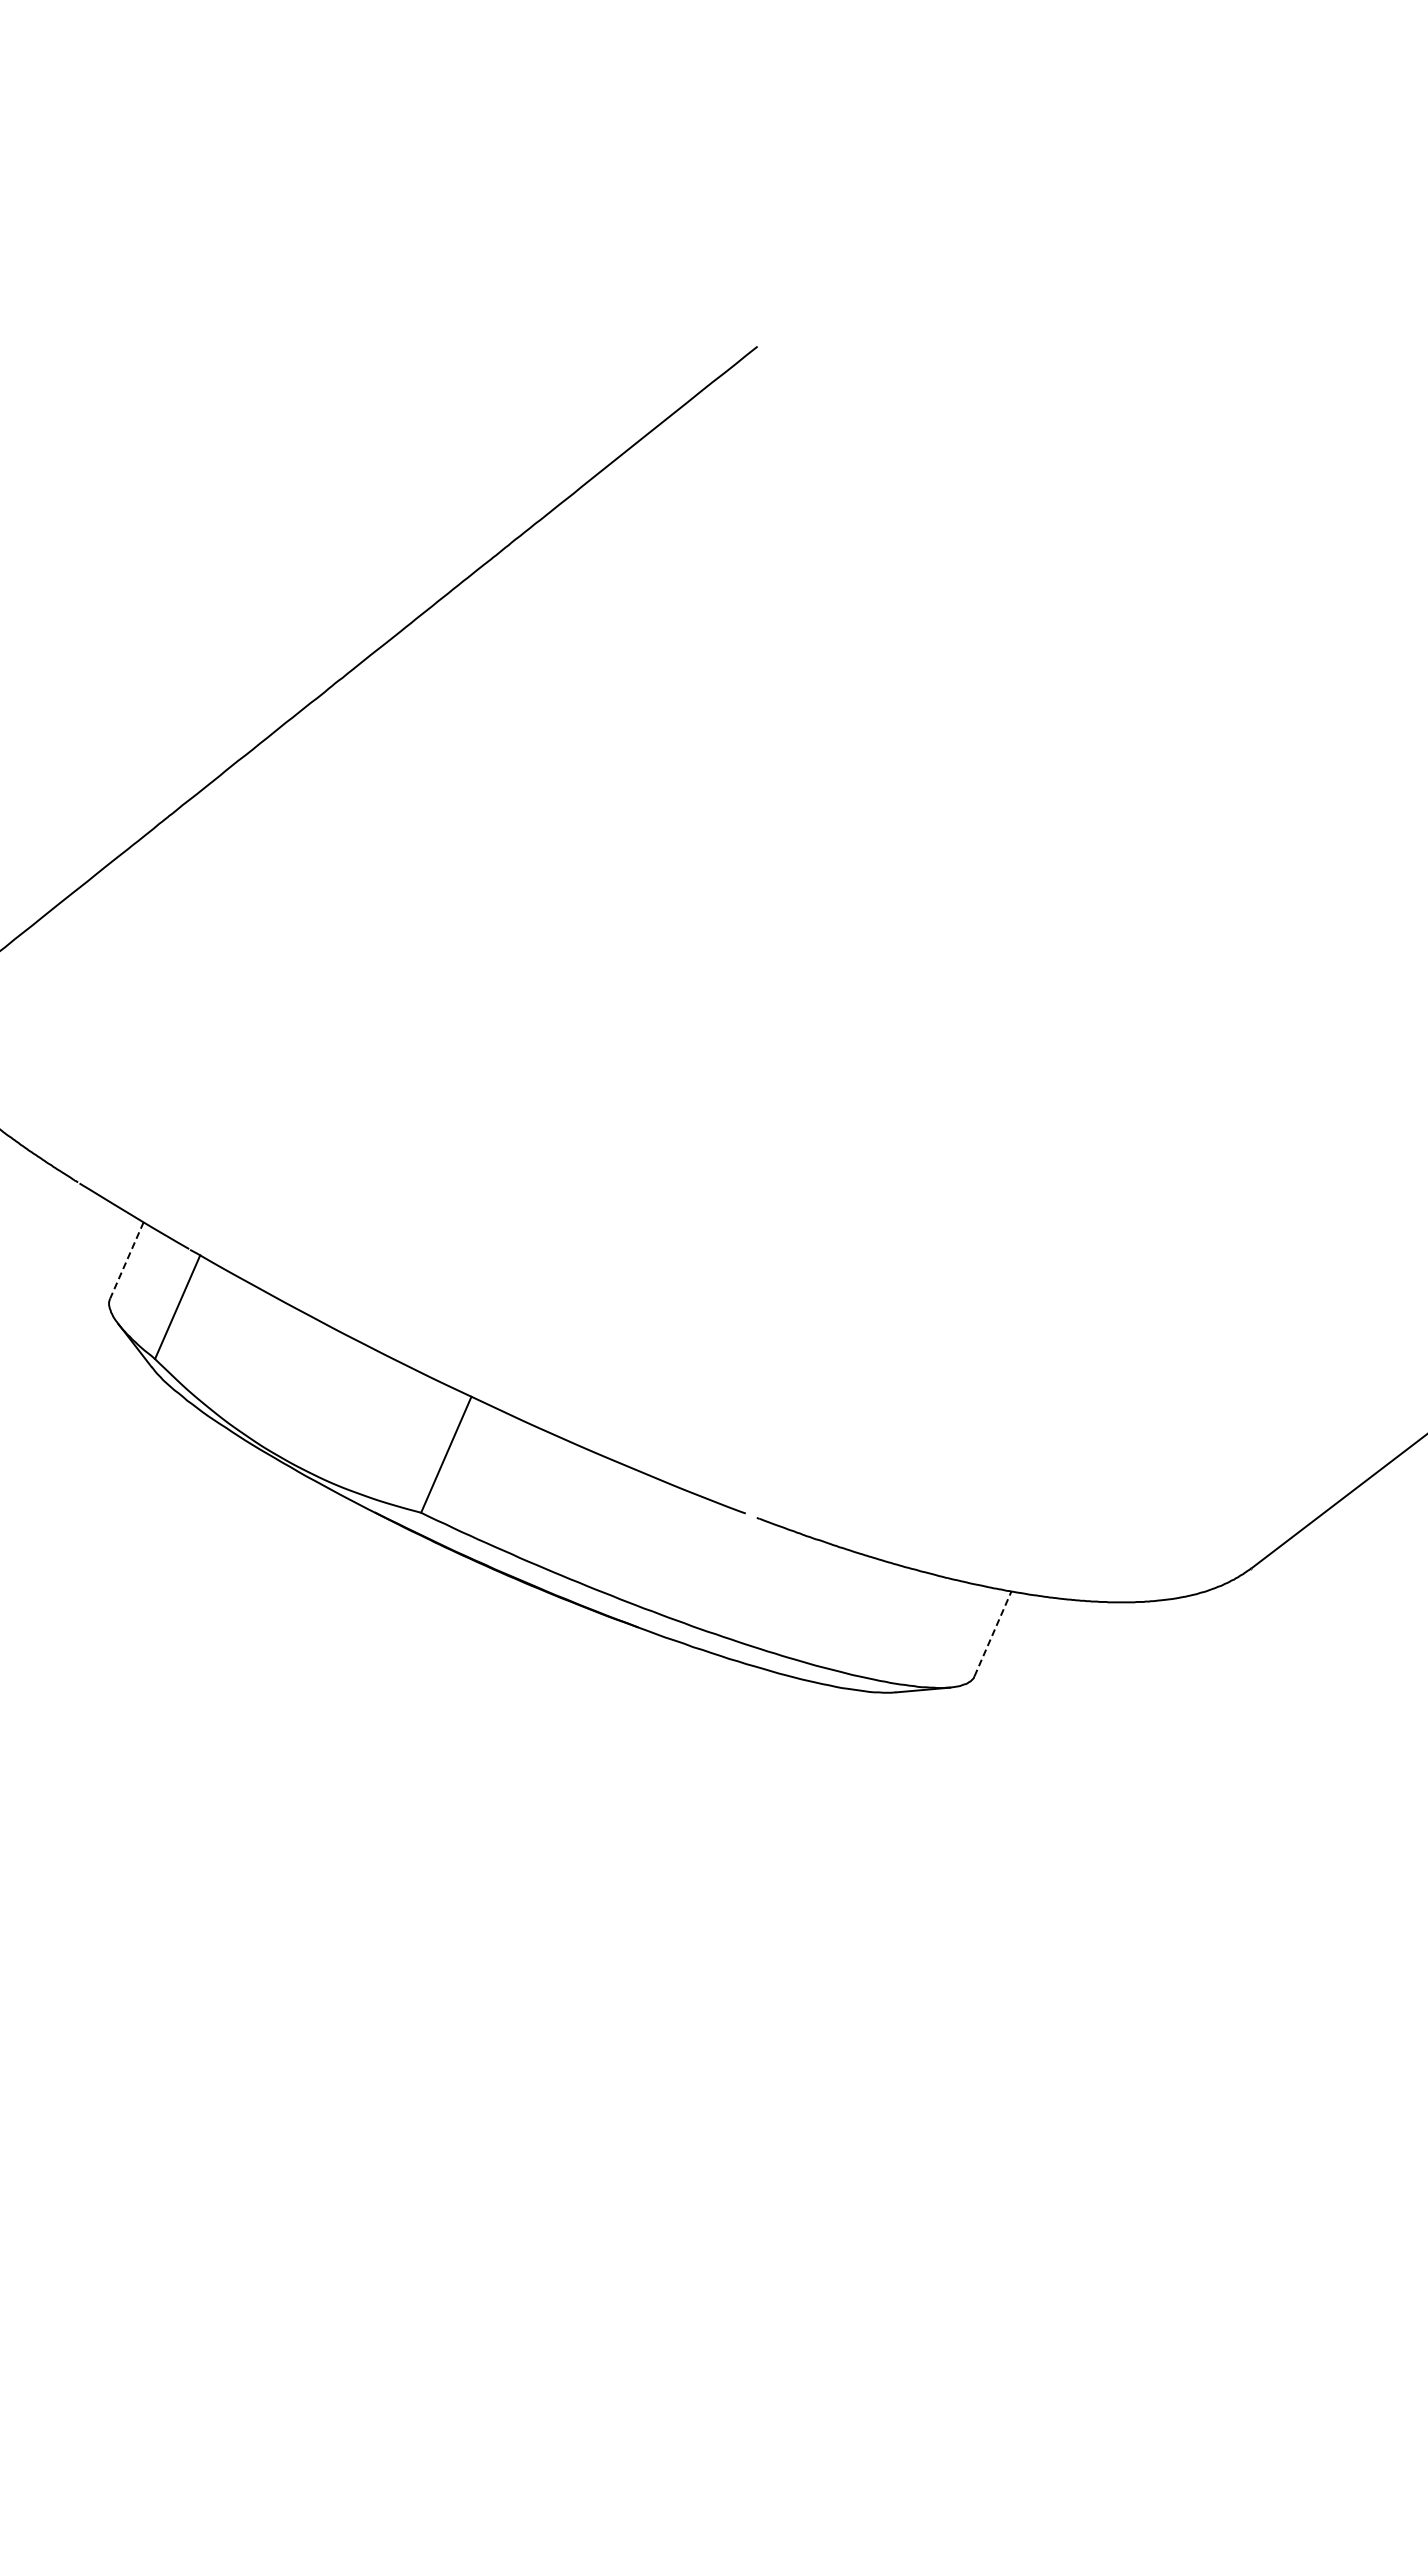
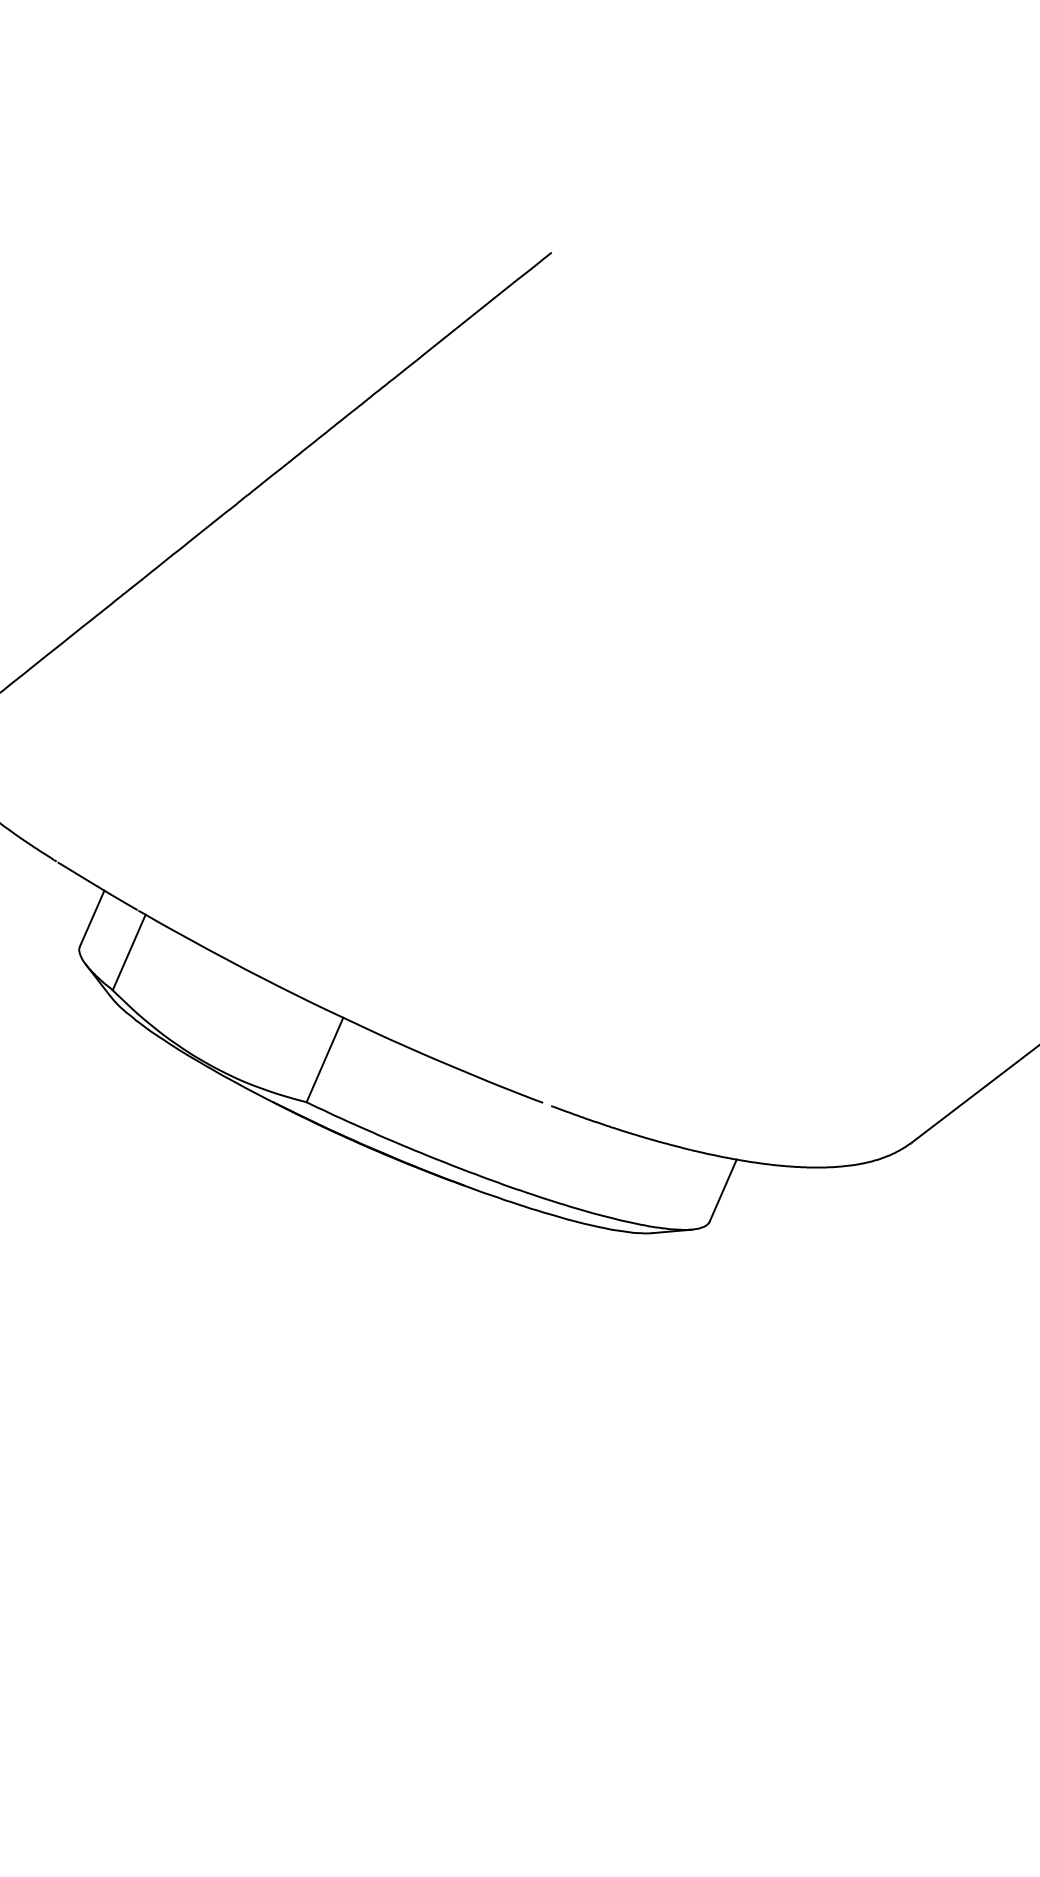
line: (126, 1260) -> (91, 918), dashed -> solid
line: (993, 1633) -> (723, 1190), dashed -> solid

